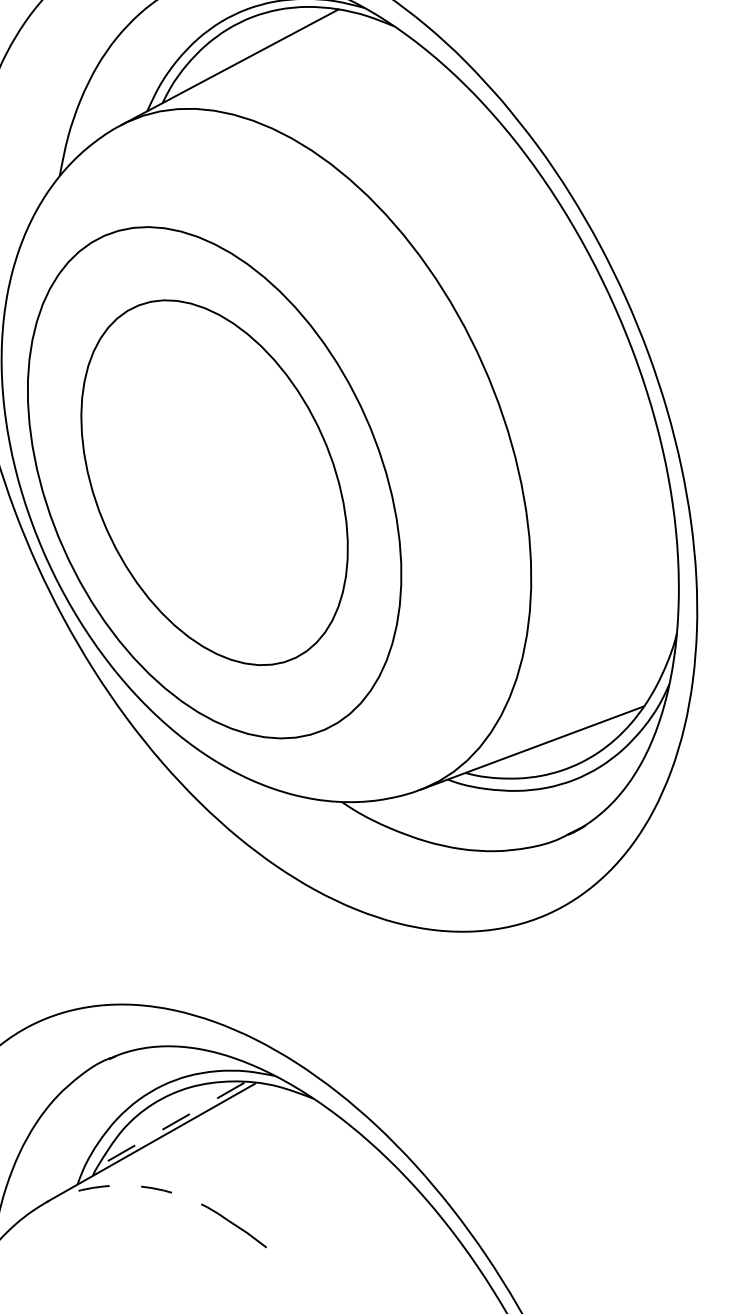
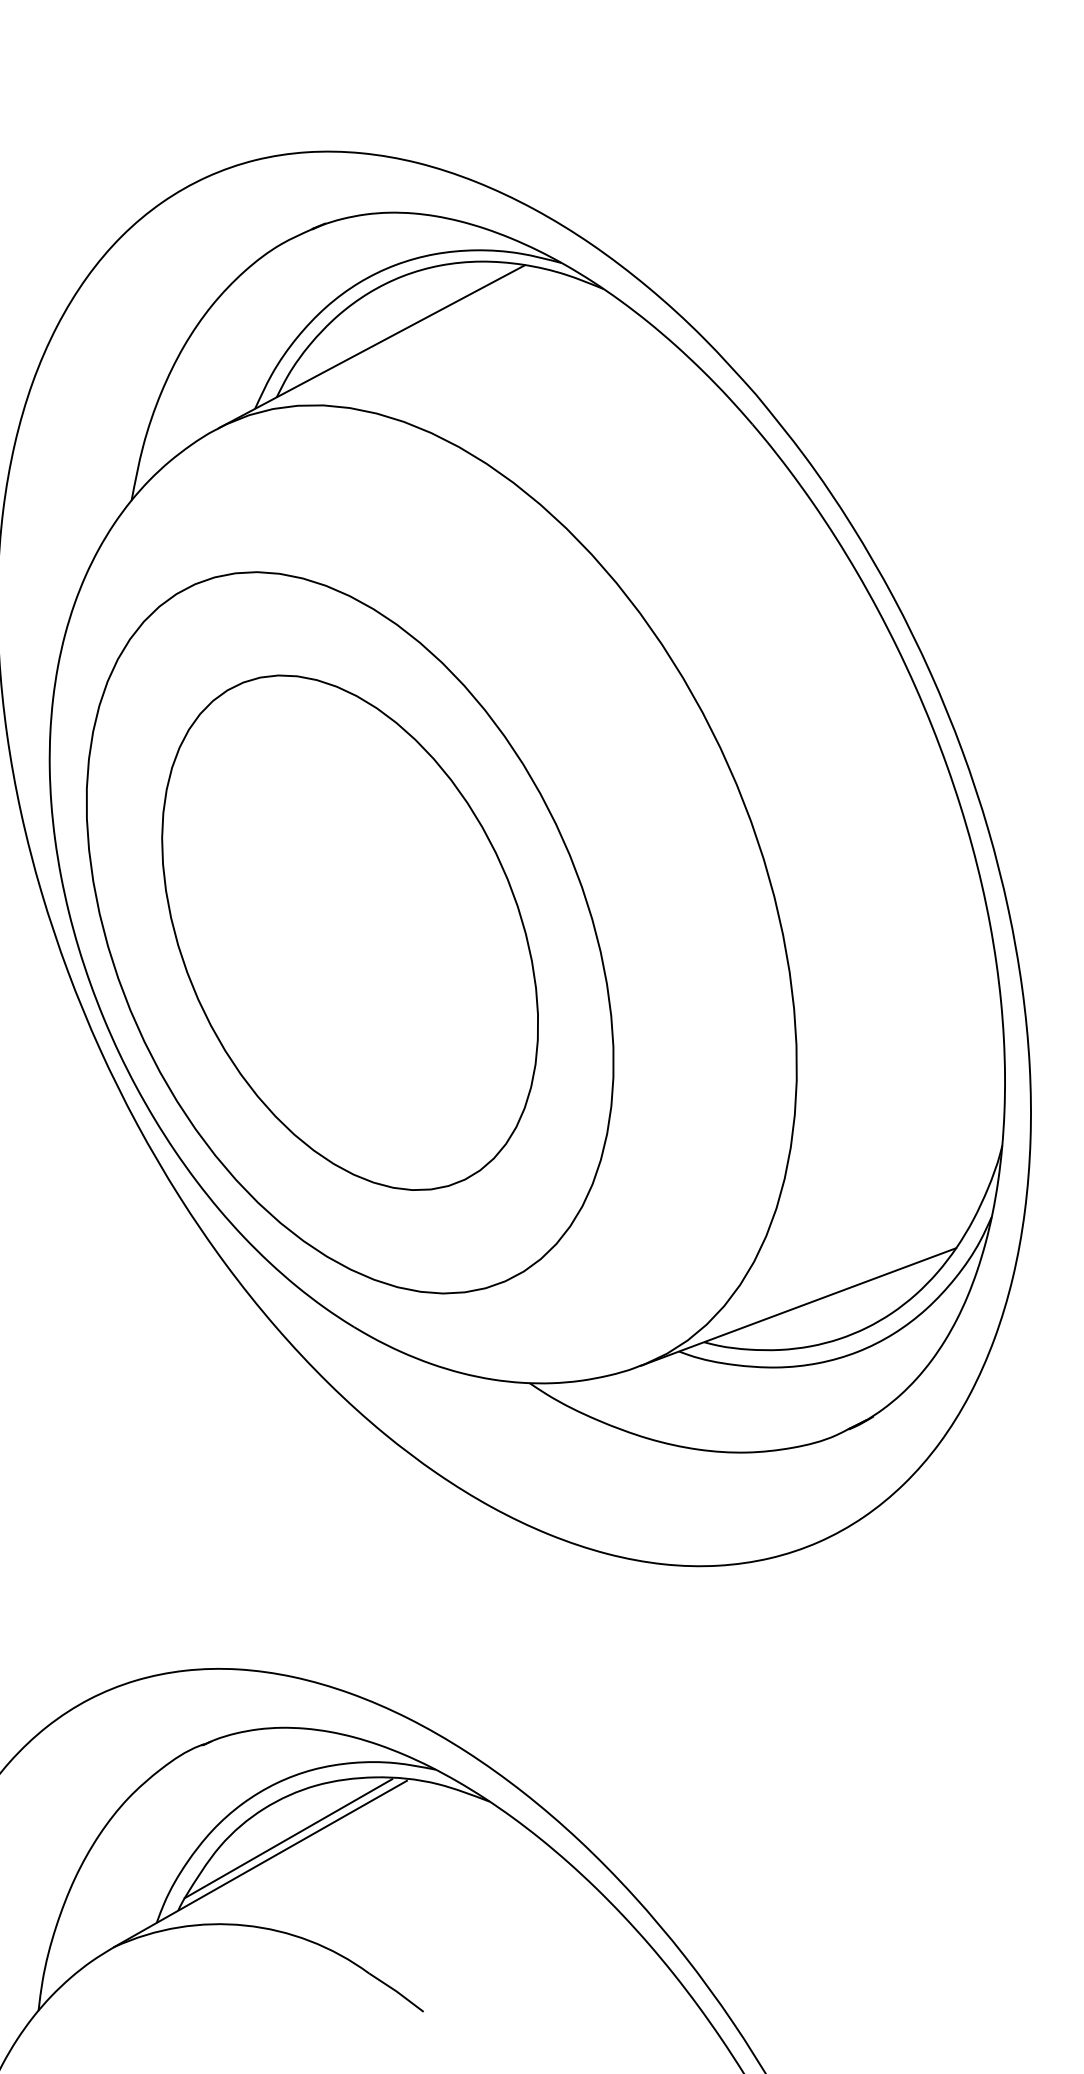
line: (170, 1124) -> (288, 1838), dashed -> solid
arc: (140, 1186) -> (245, 1925), dashed -> solid

